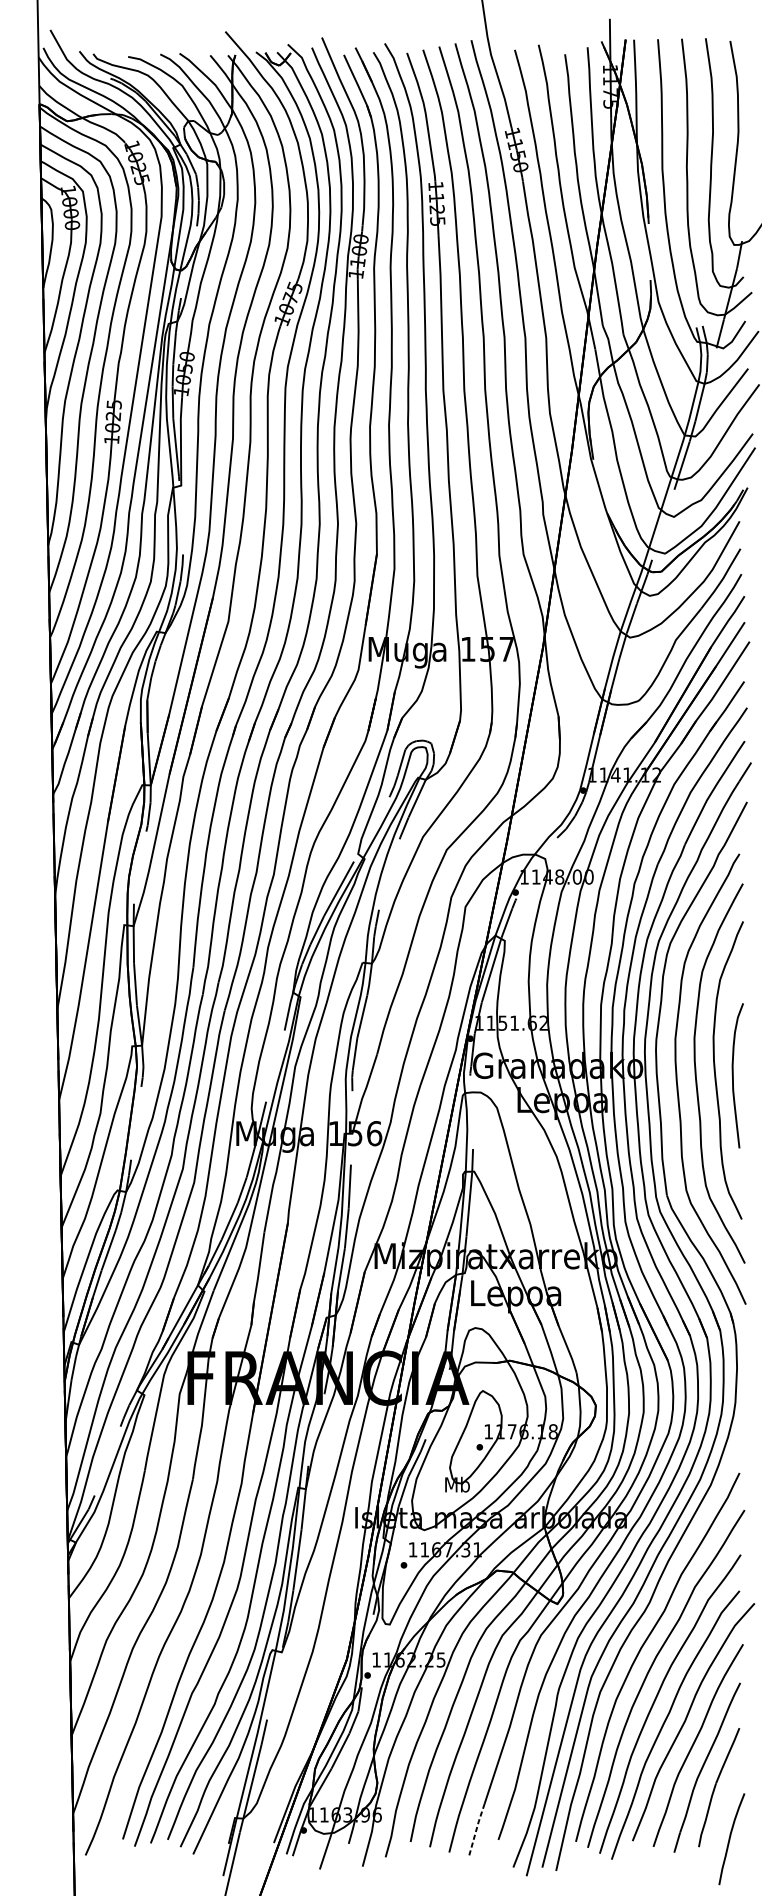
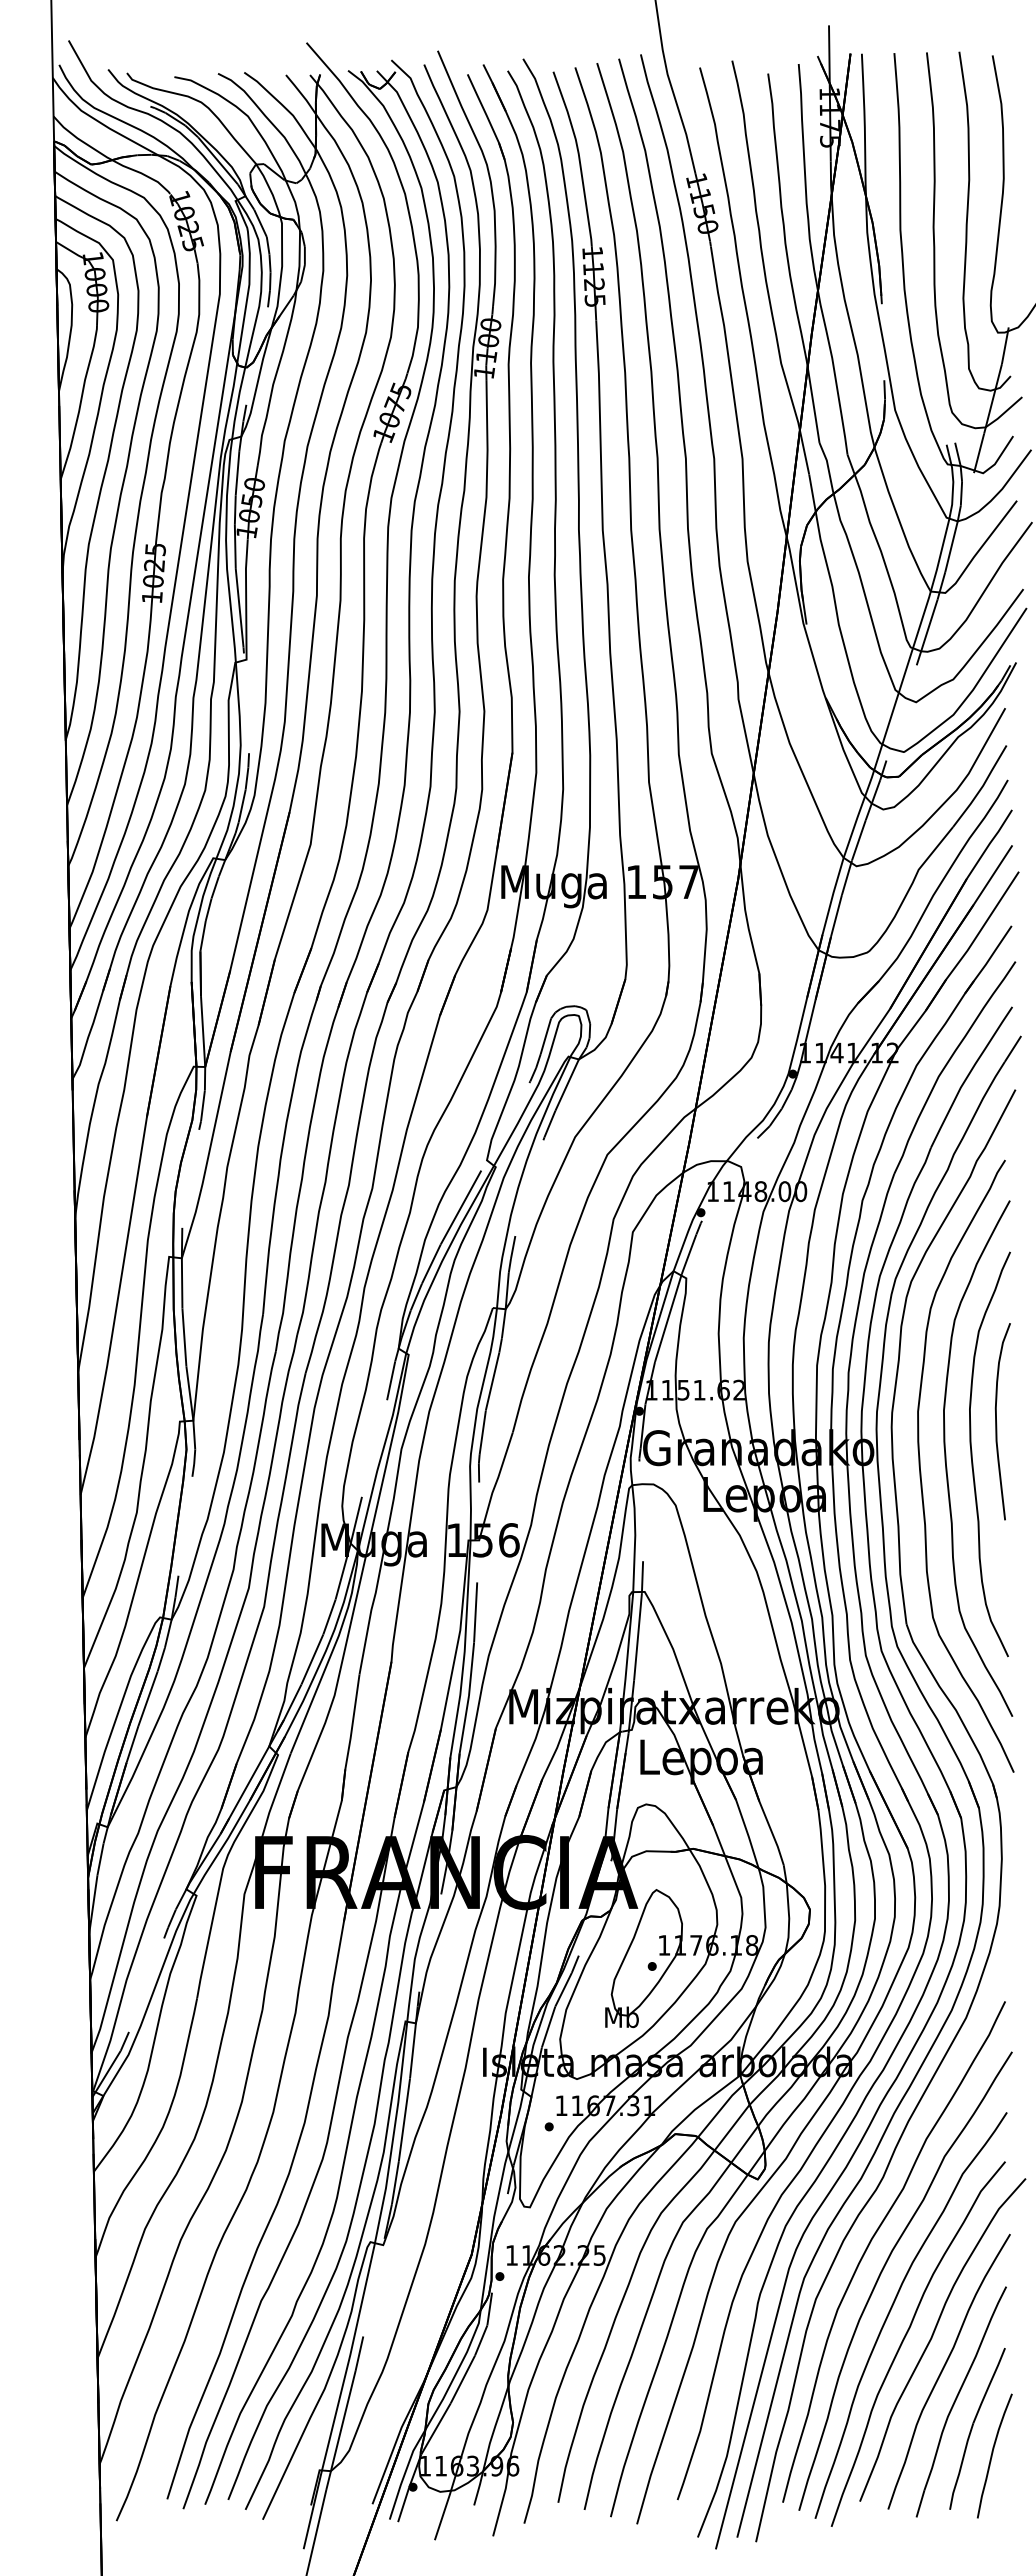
curve: (733, 1077) -> (997, 1423), moved
line: (476, 1830) -> (647, 2487), dashed -> solid
curve: (730, 1838) -> (992, 2455), moved

